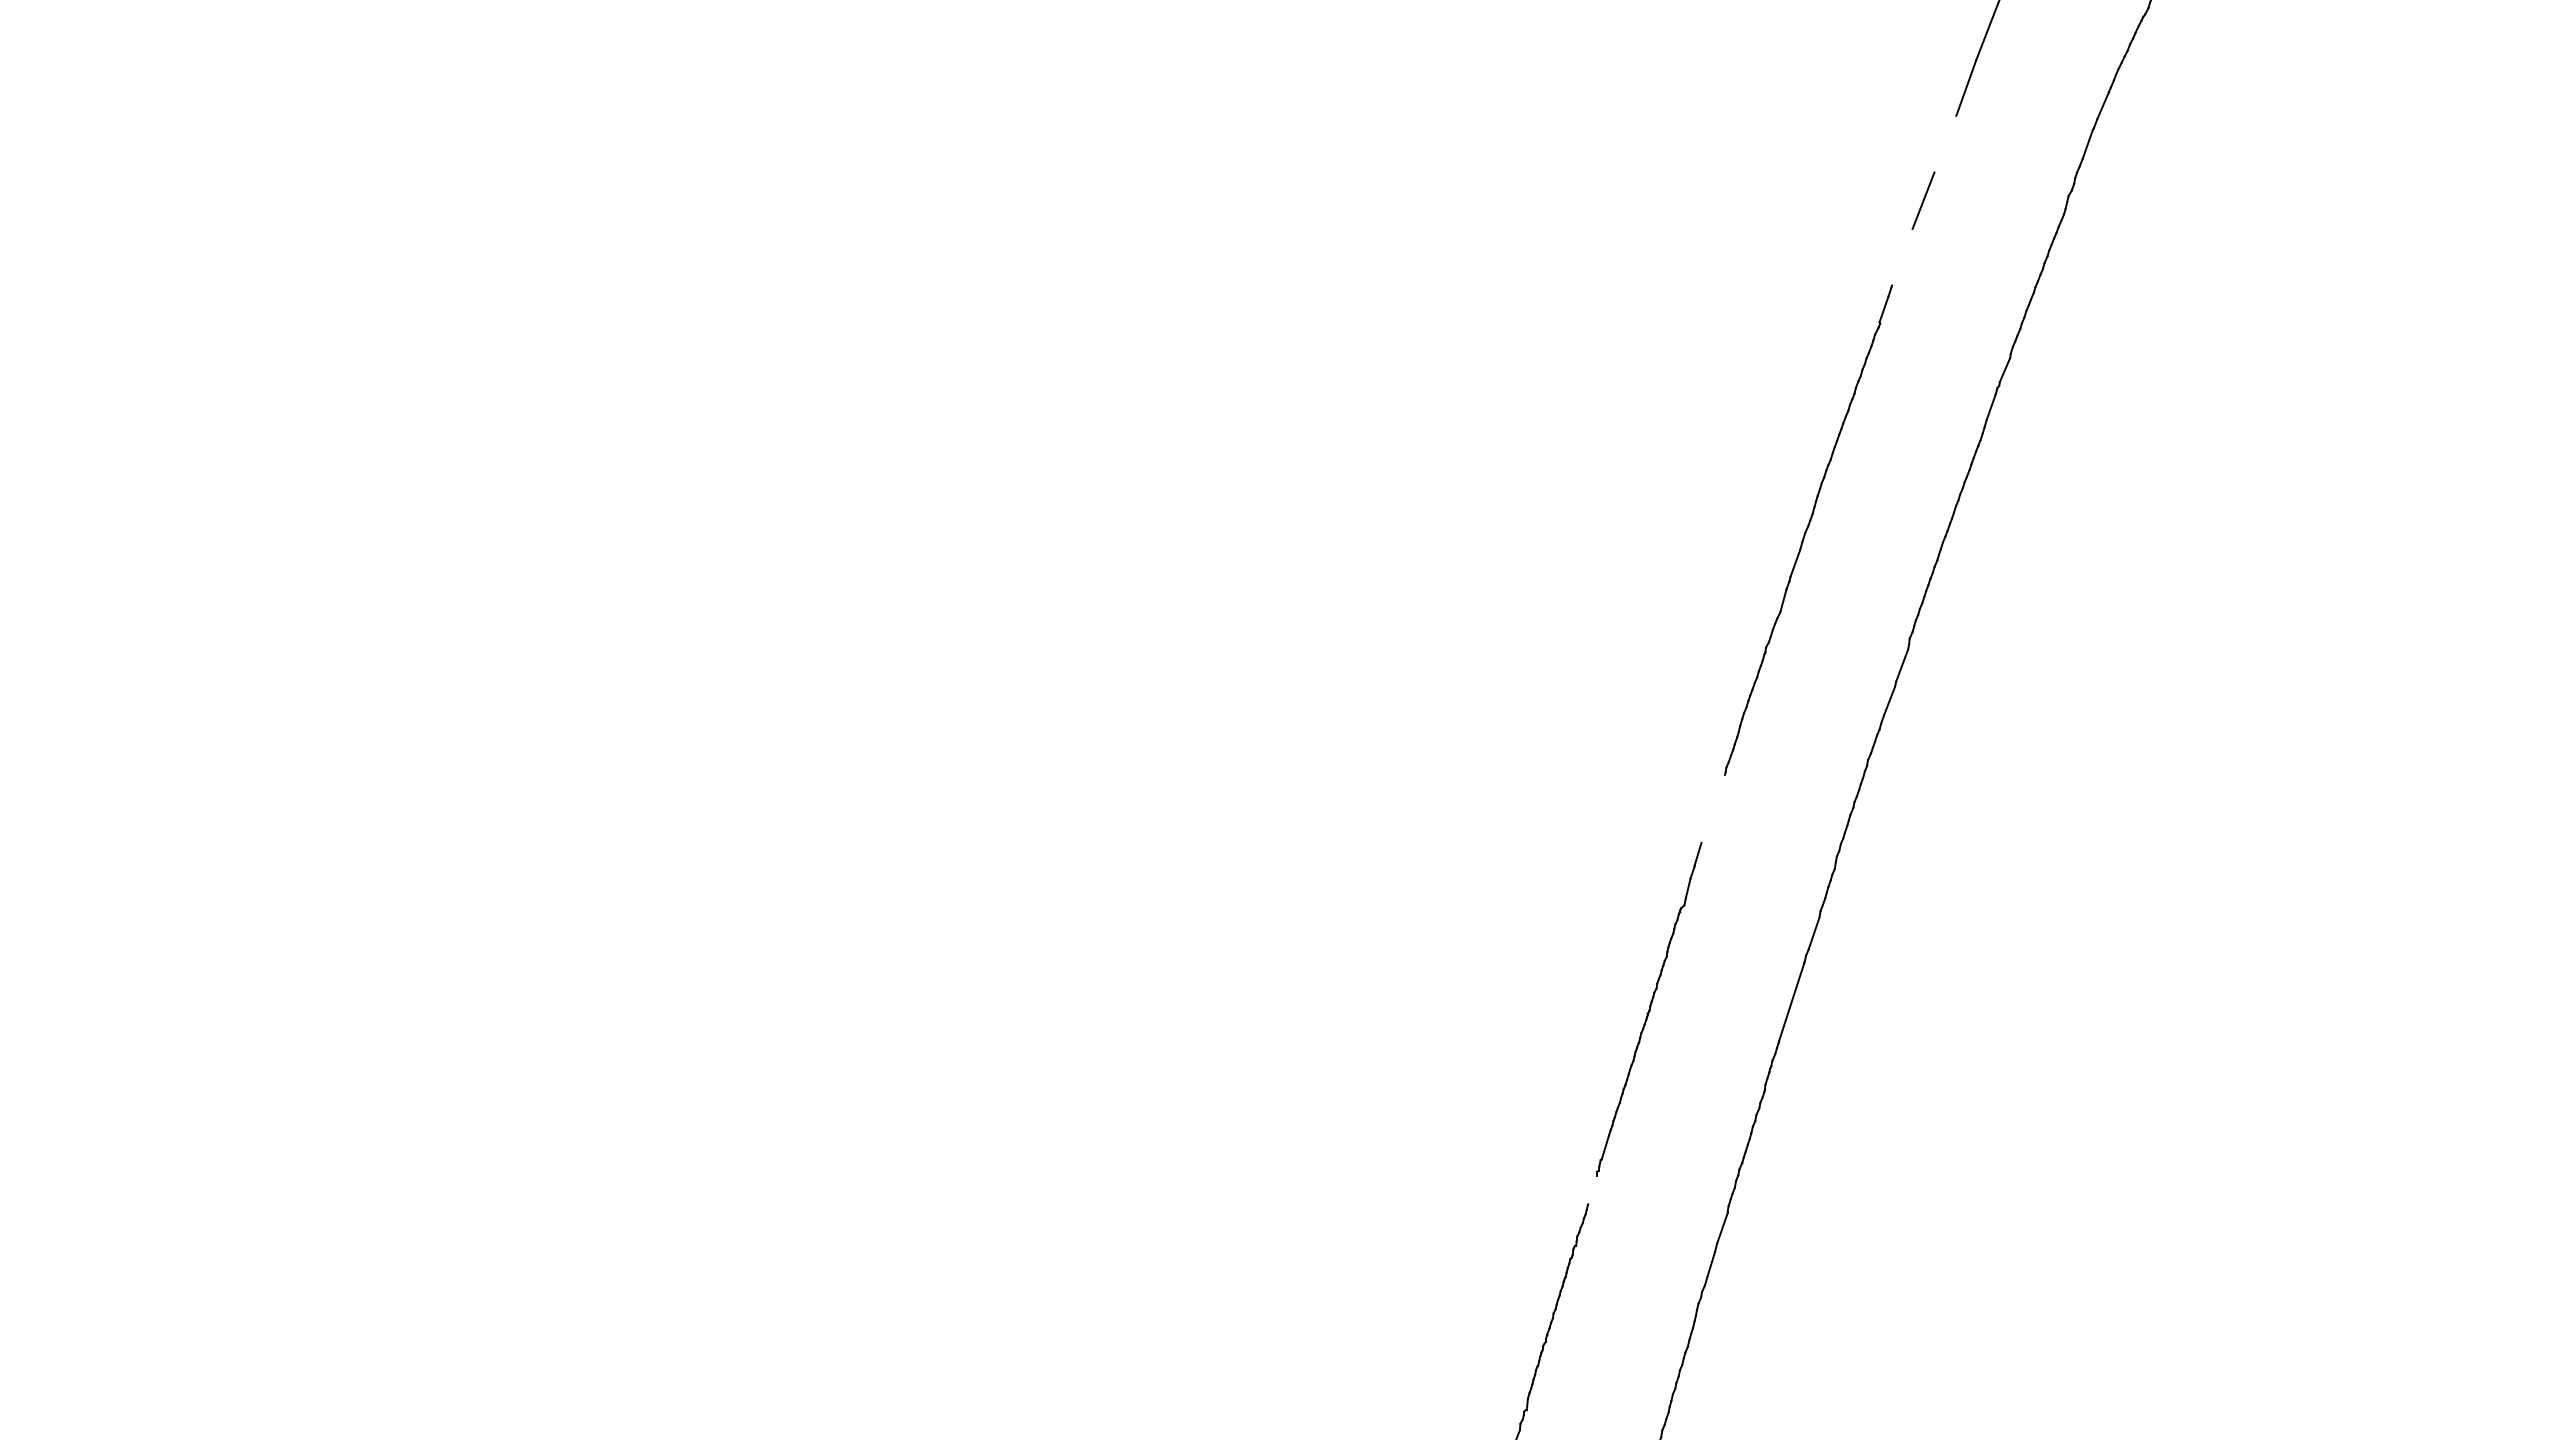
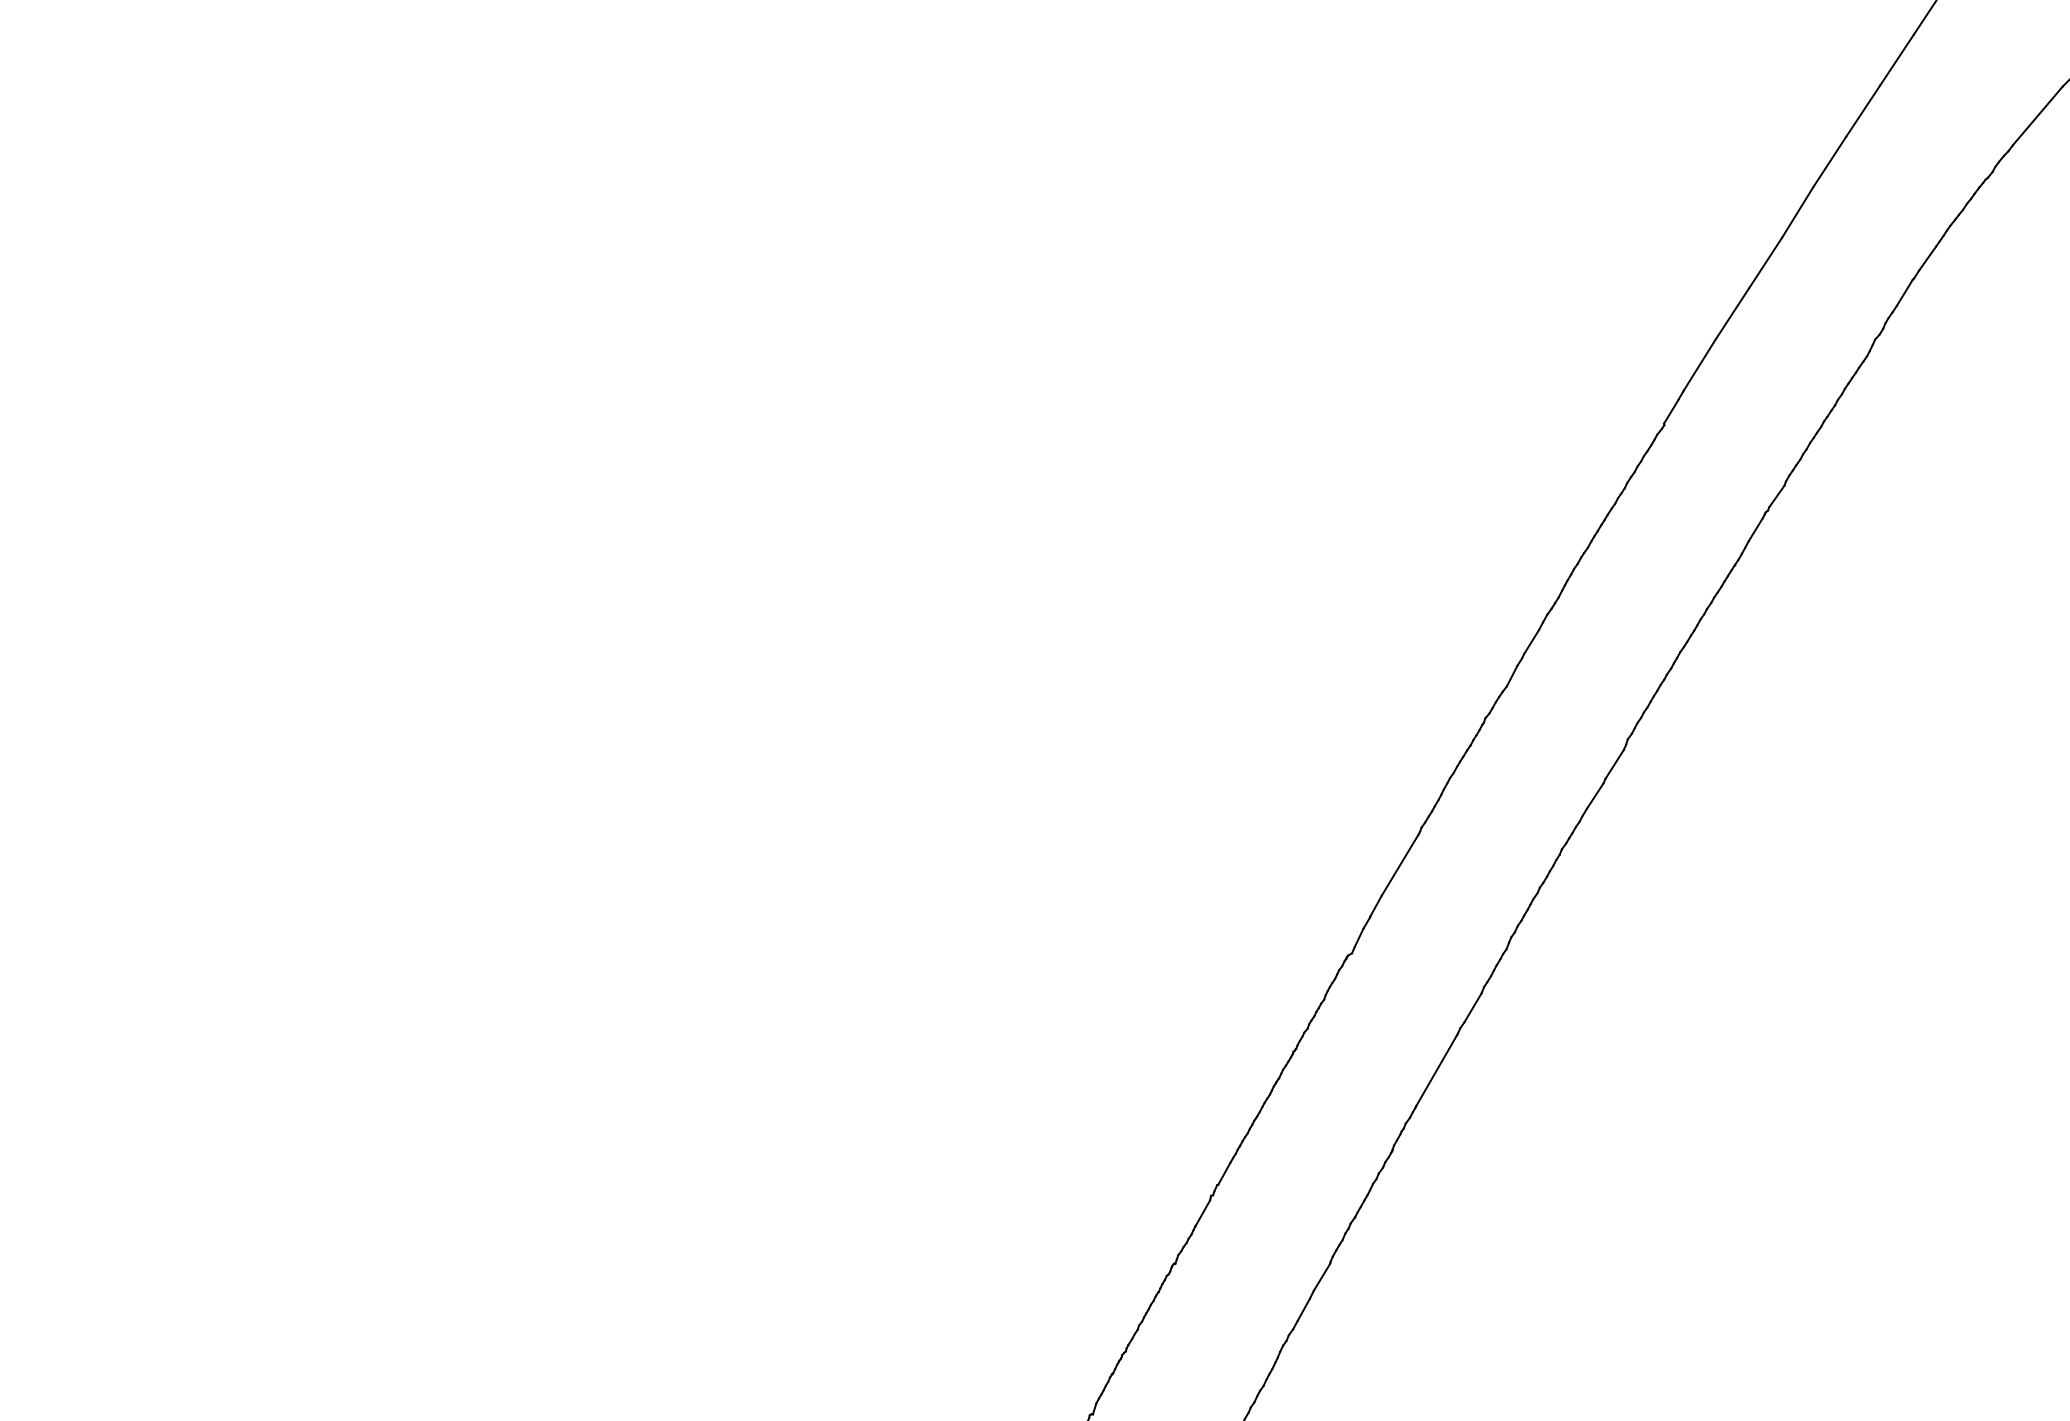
line: (1945, 143) -> (1765, 262), added
line: (1902, 256) -> (1700, 364), added
line: (1712, 808) -> (1399, 864), added
line: (1592, 1190) -> (1202, 1213), added

